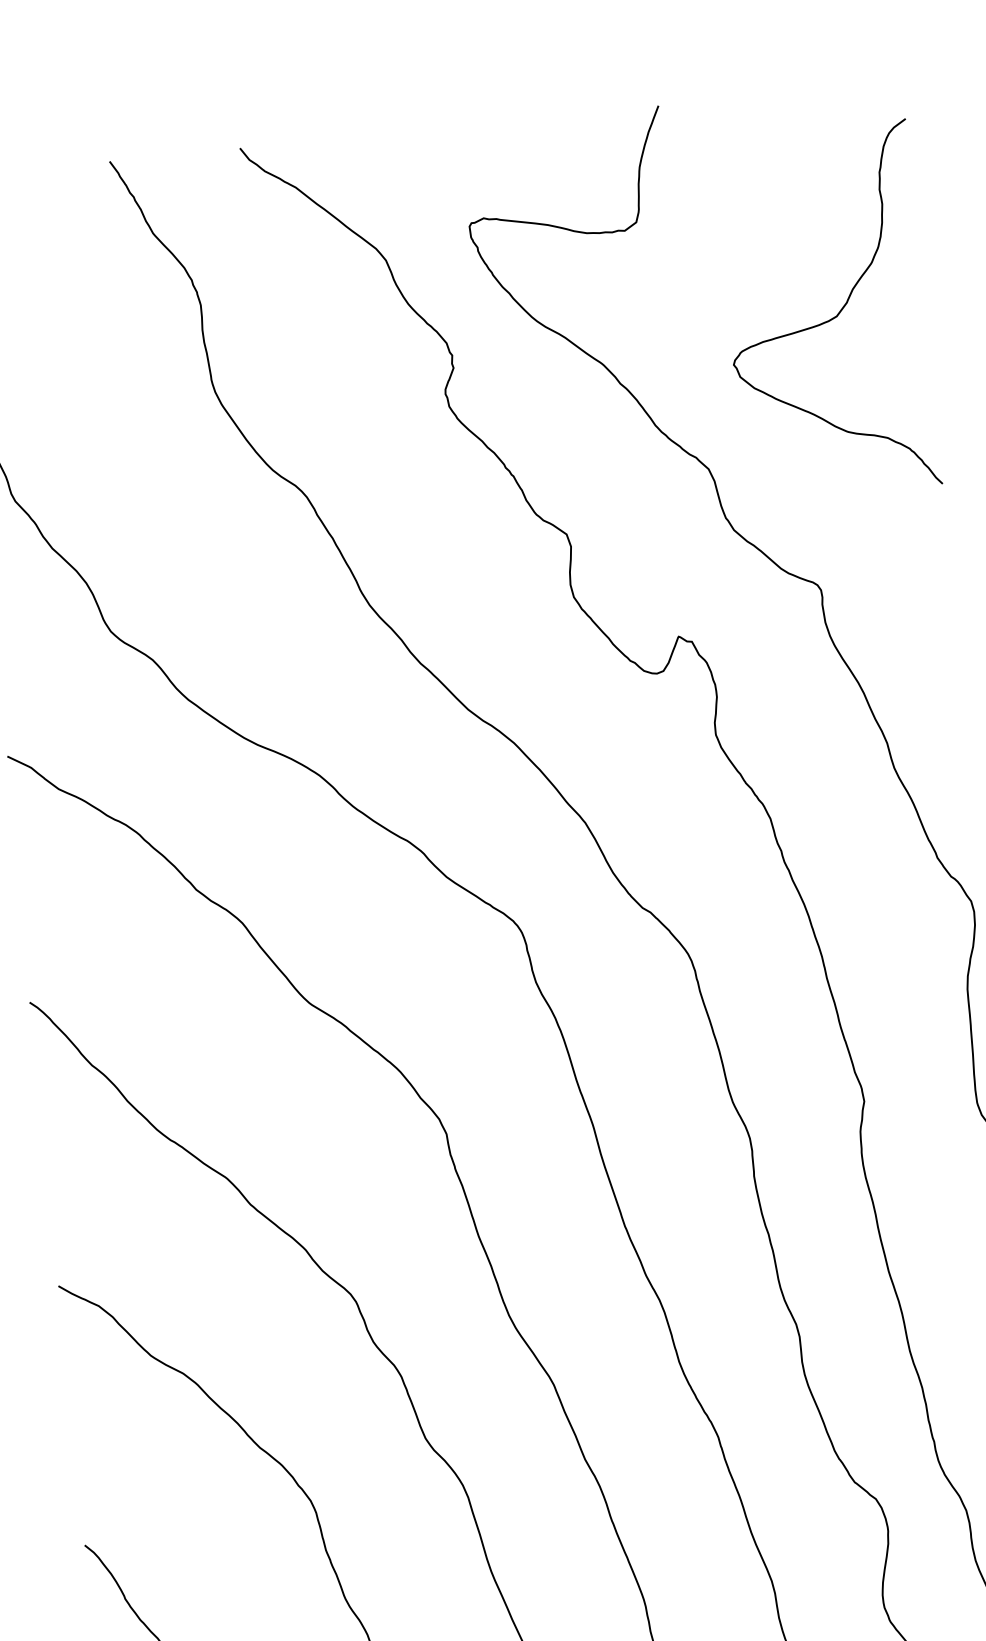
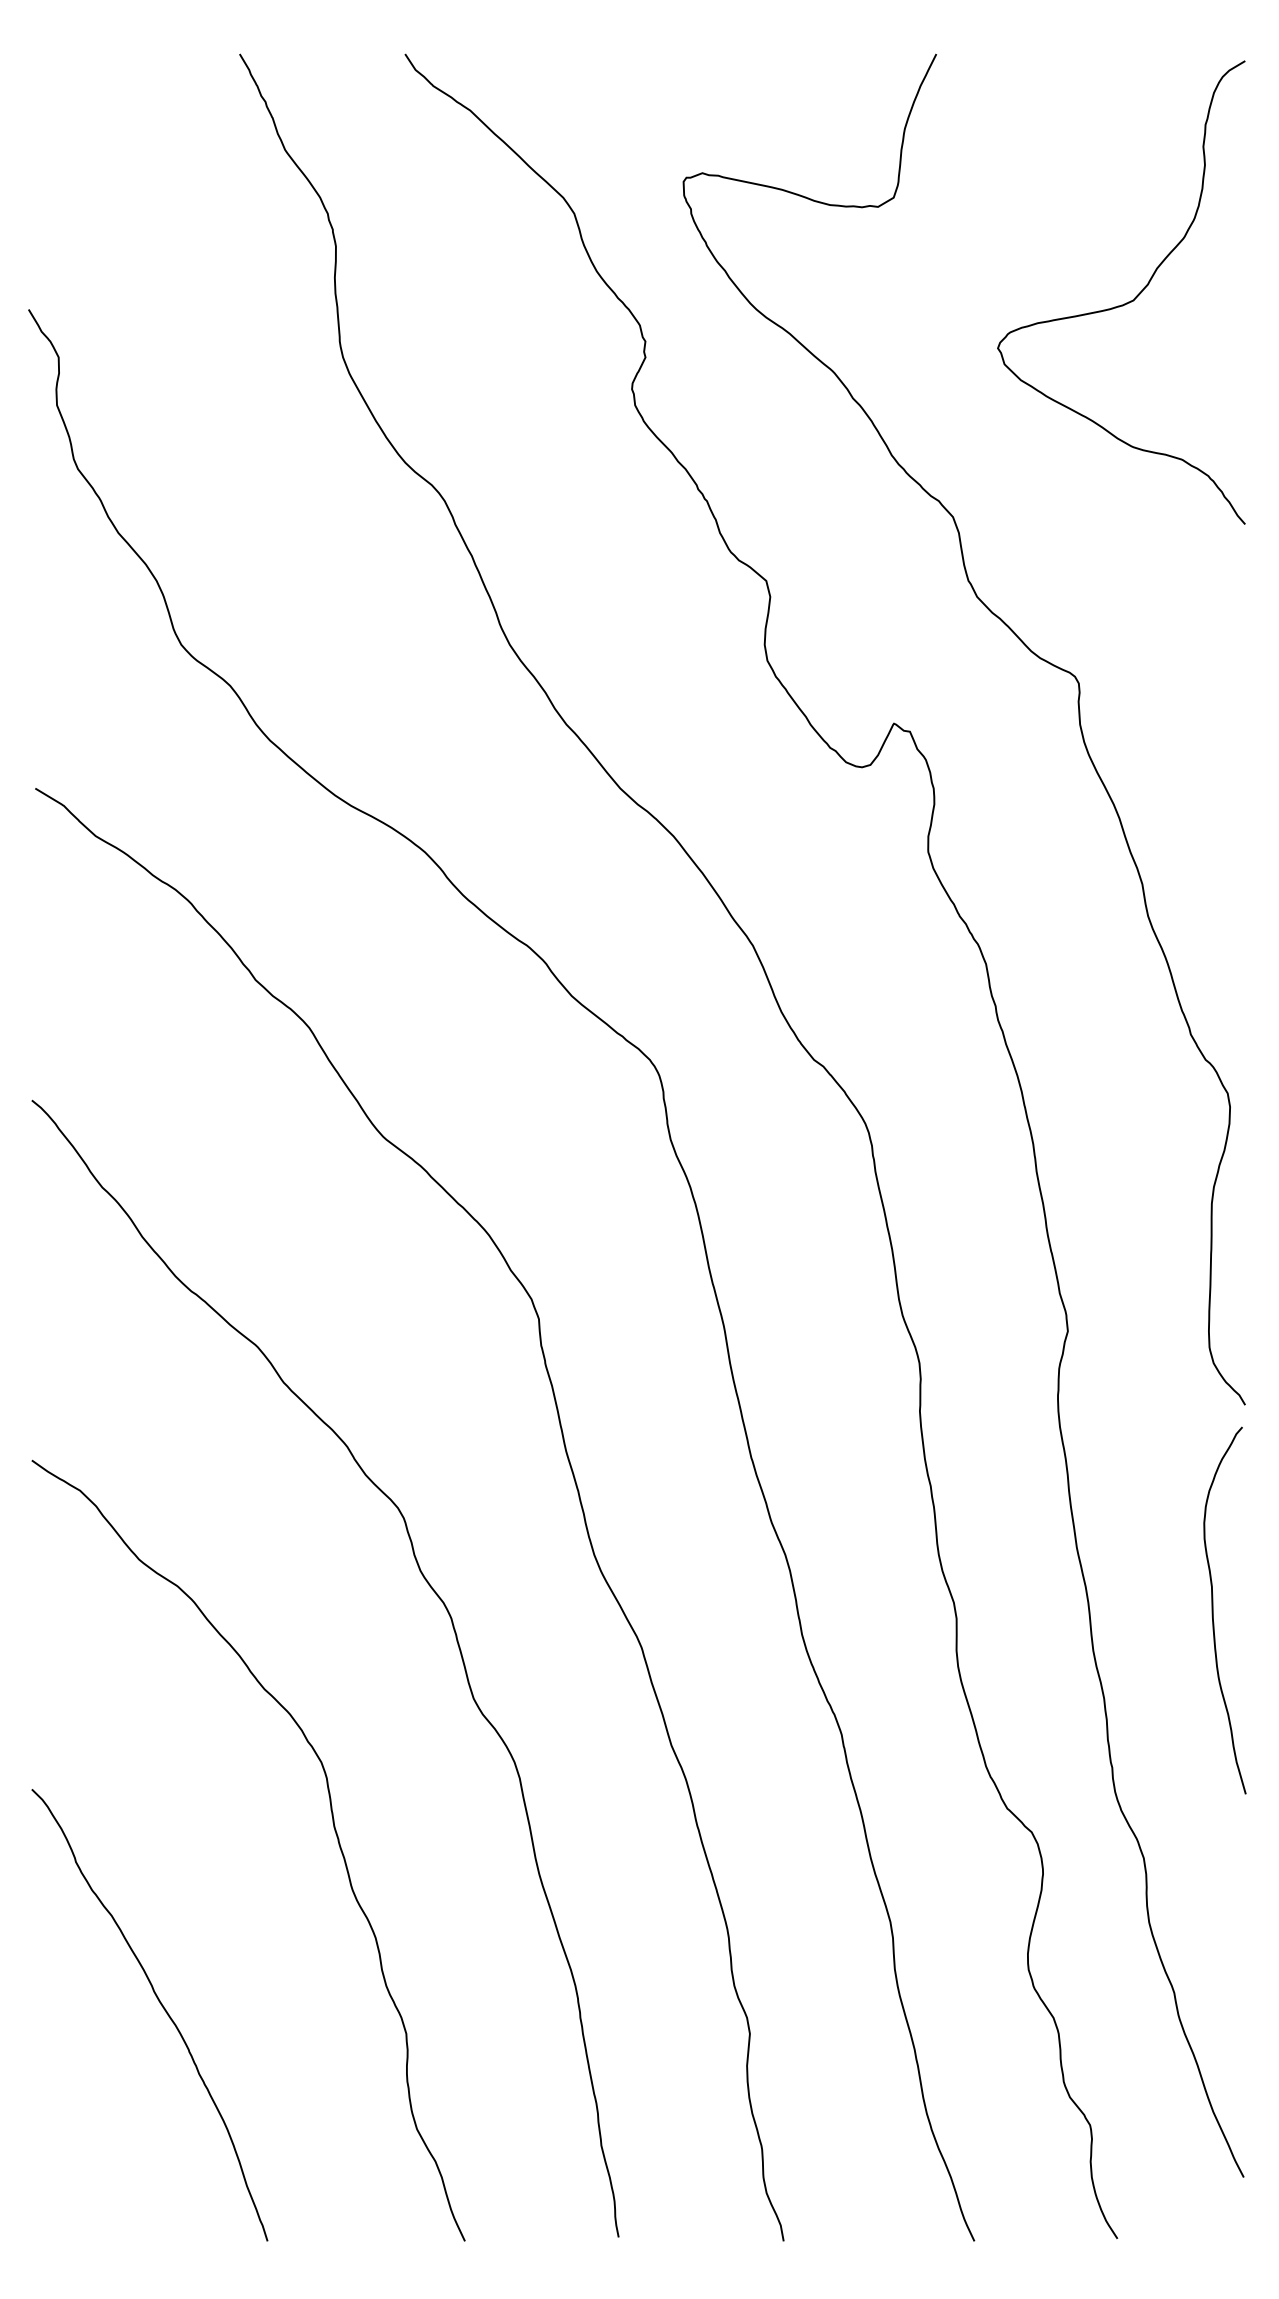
curve: (831, 318) -> (1126, 302), moved

